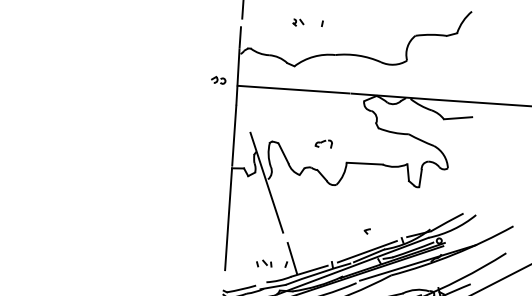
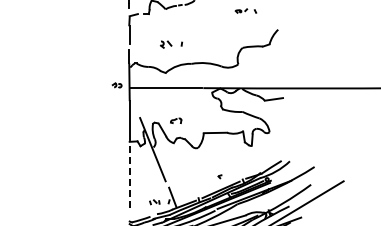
part: (298, 22) -> (166, 44), size x1.6
part: (324, 143) -> (176, 120), moved
line: (228, 218) -> (129, 174), solid -> dashed

